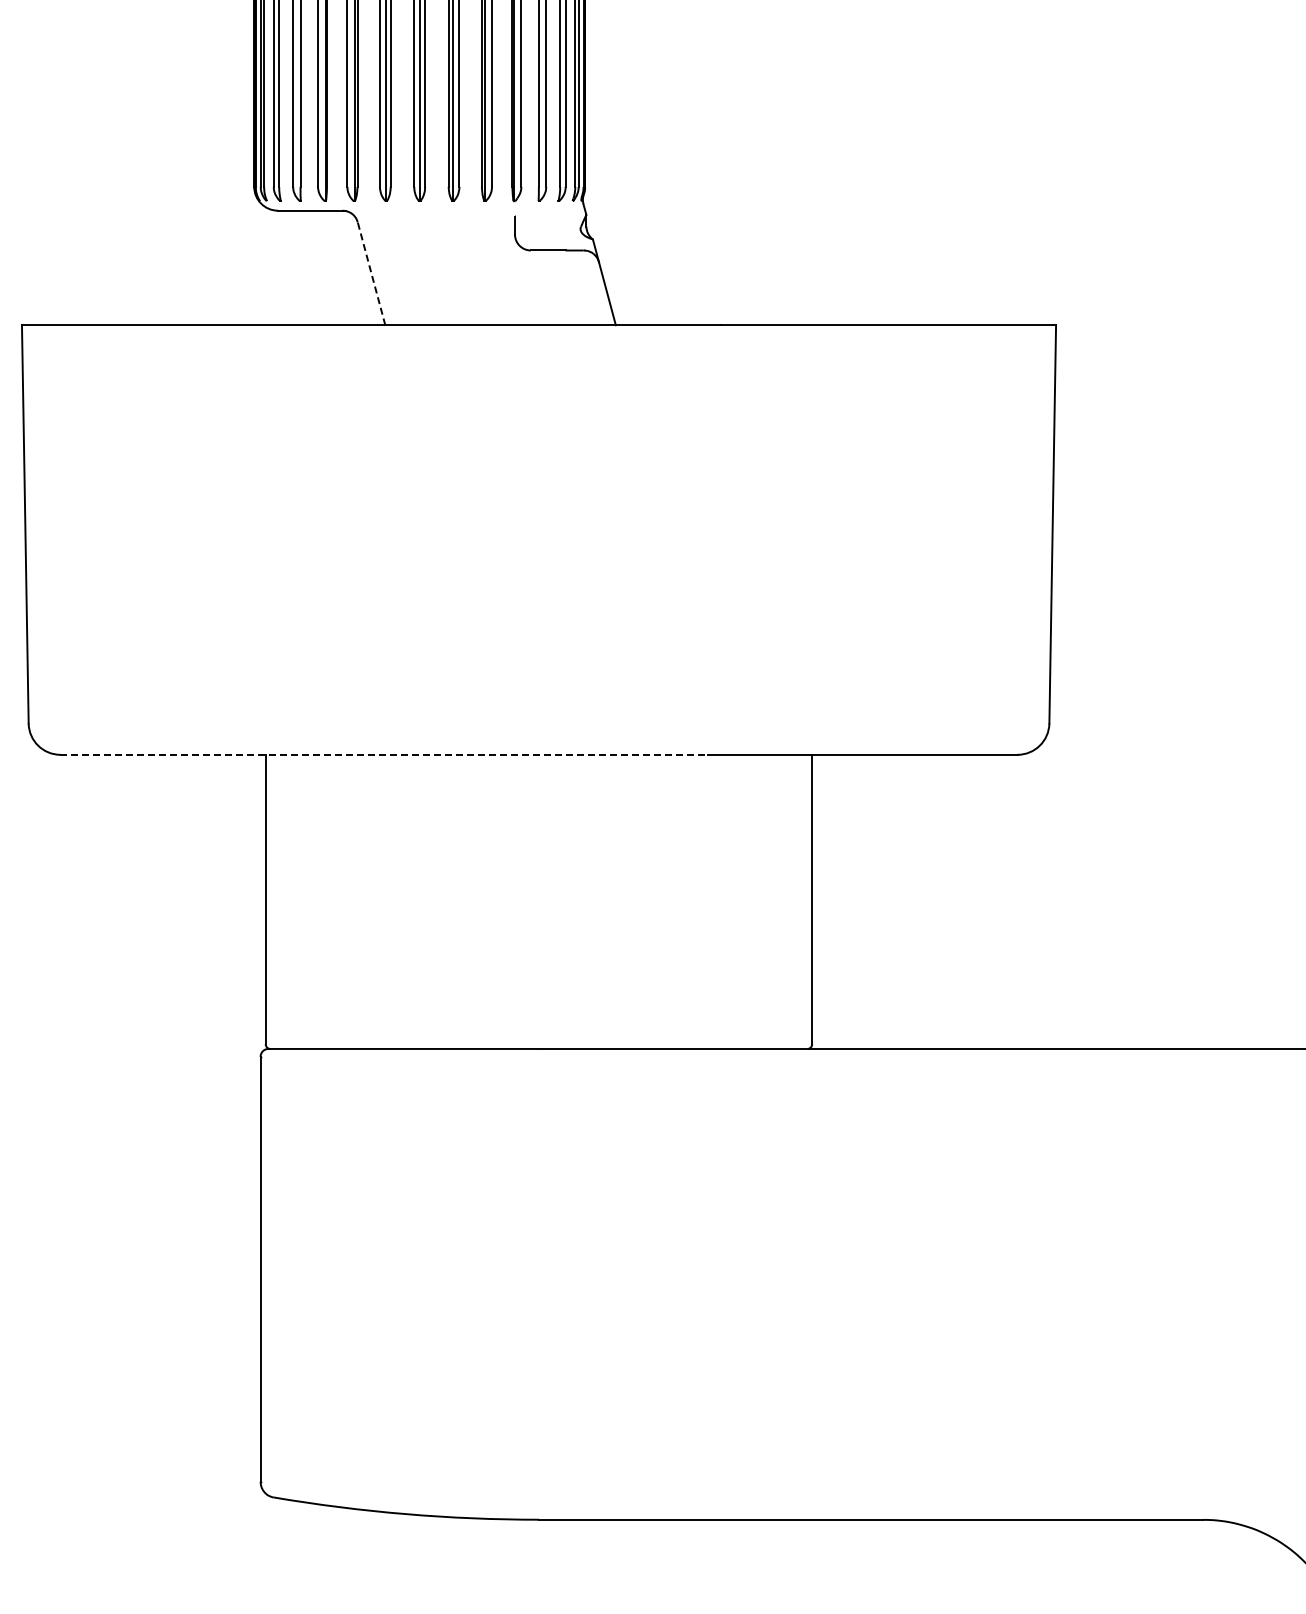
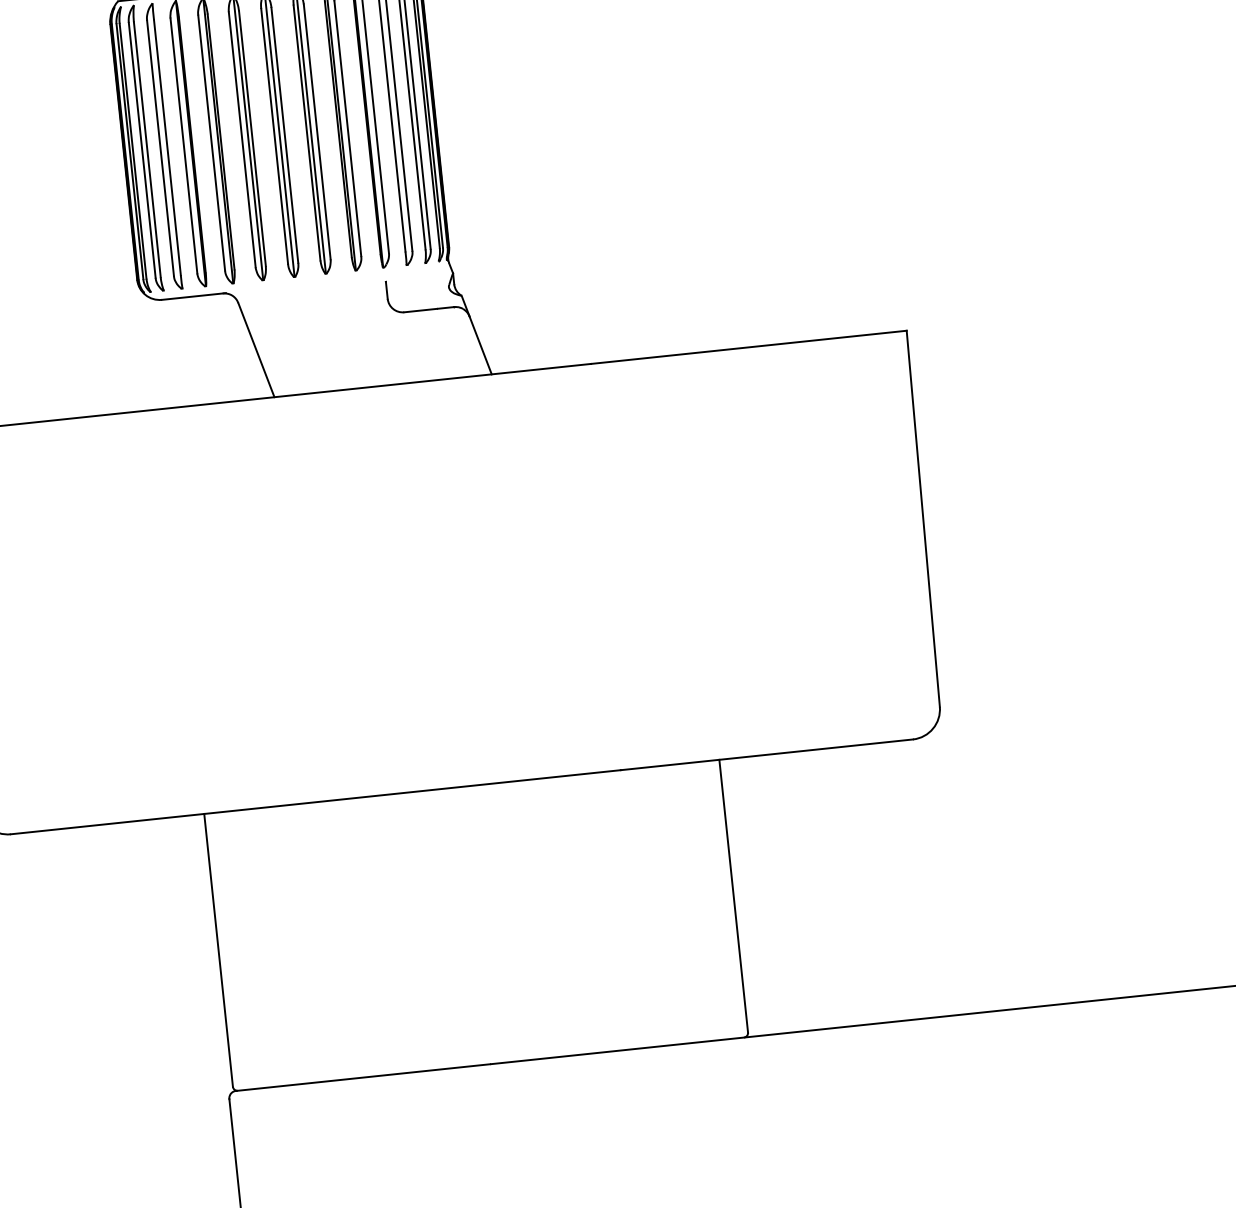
line: (371, 273) -> (256, 349), dashed -> solid
line: (384, 754) -> (316, 801), dashed -> solid

